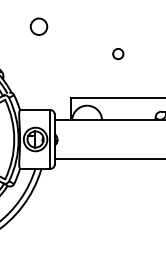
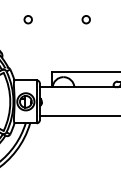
circle: (38, 27) -> (28, 20), size x0.62
circle: (118, 54) -> (86, 20), moved

